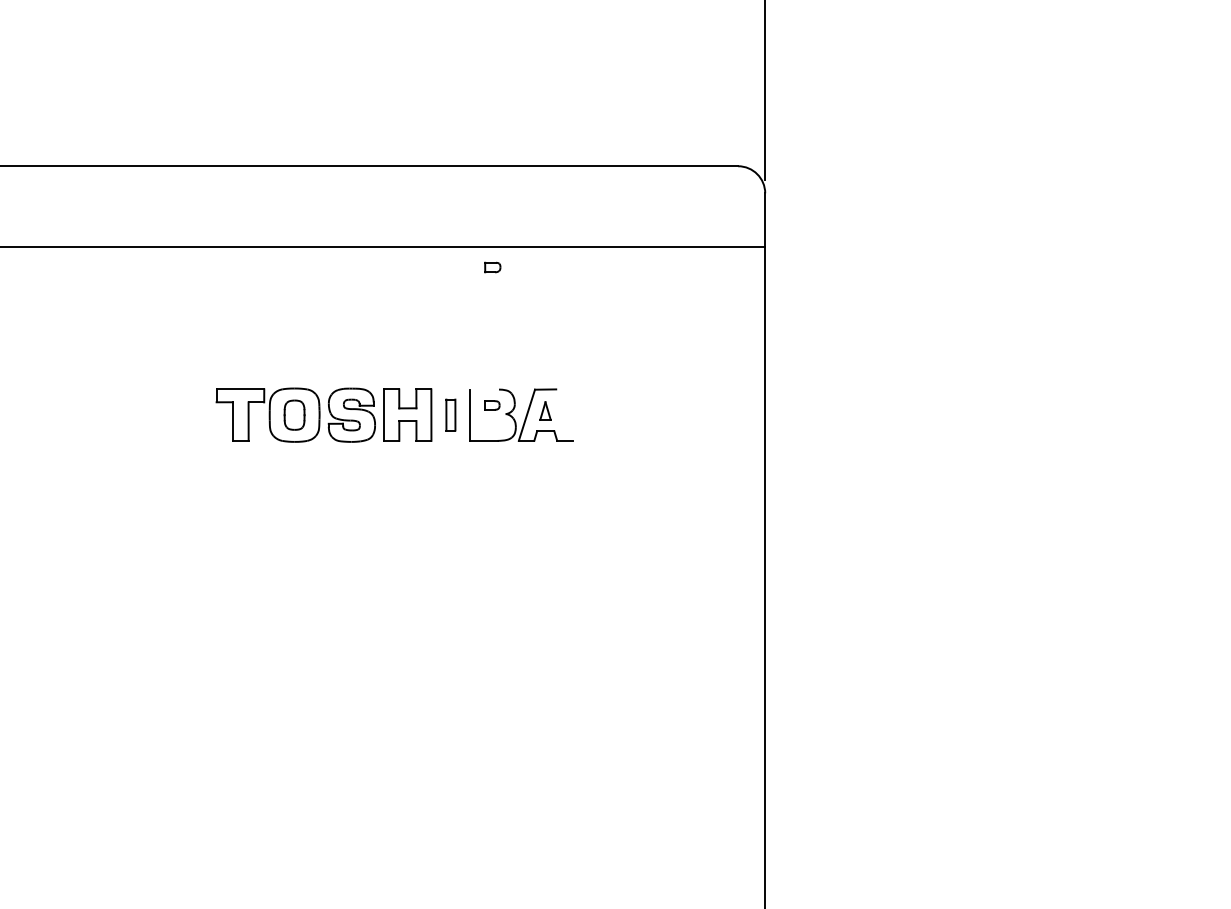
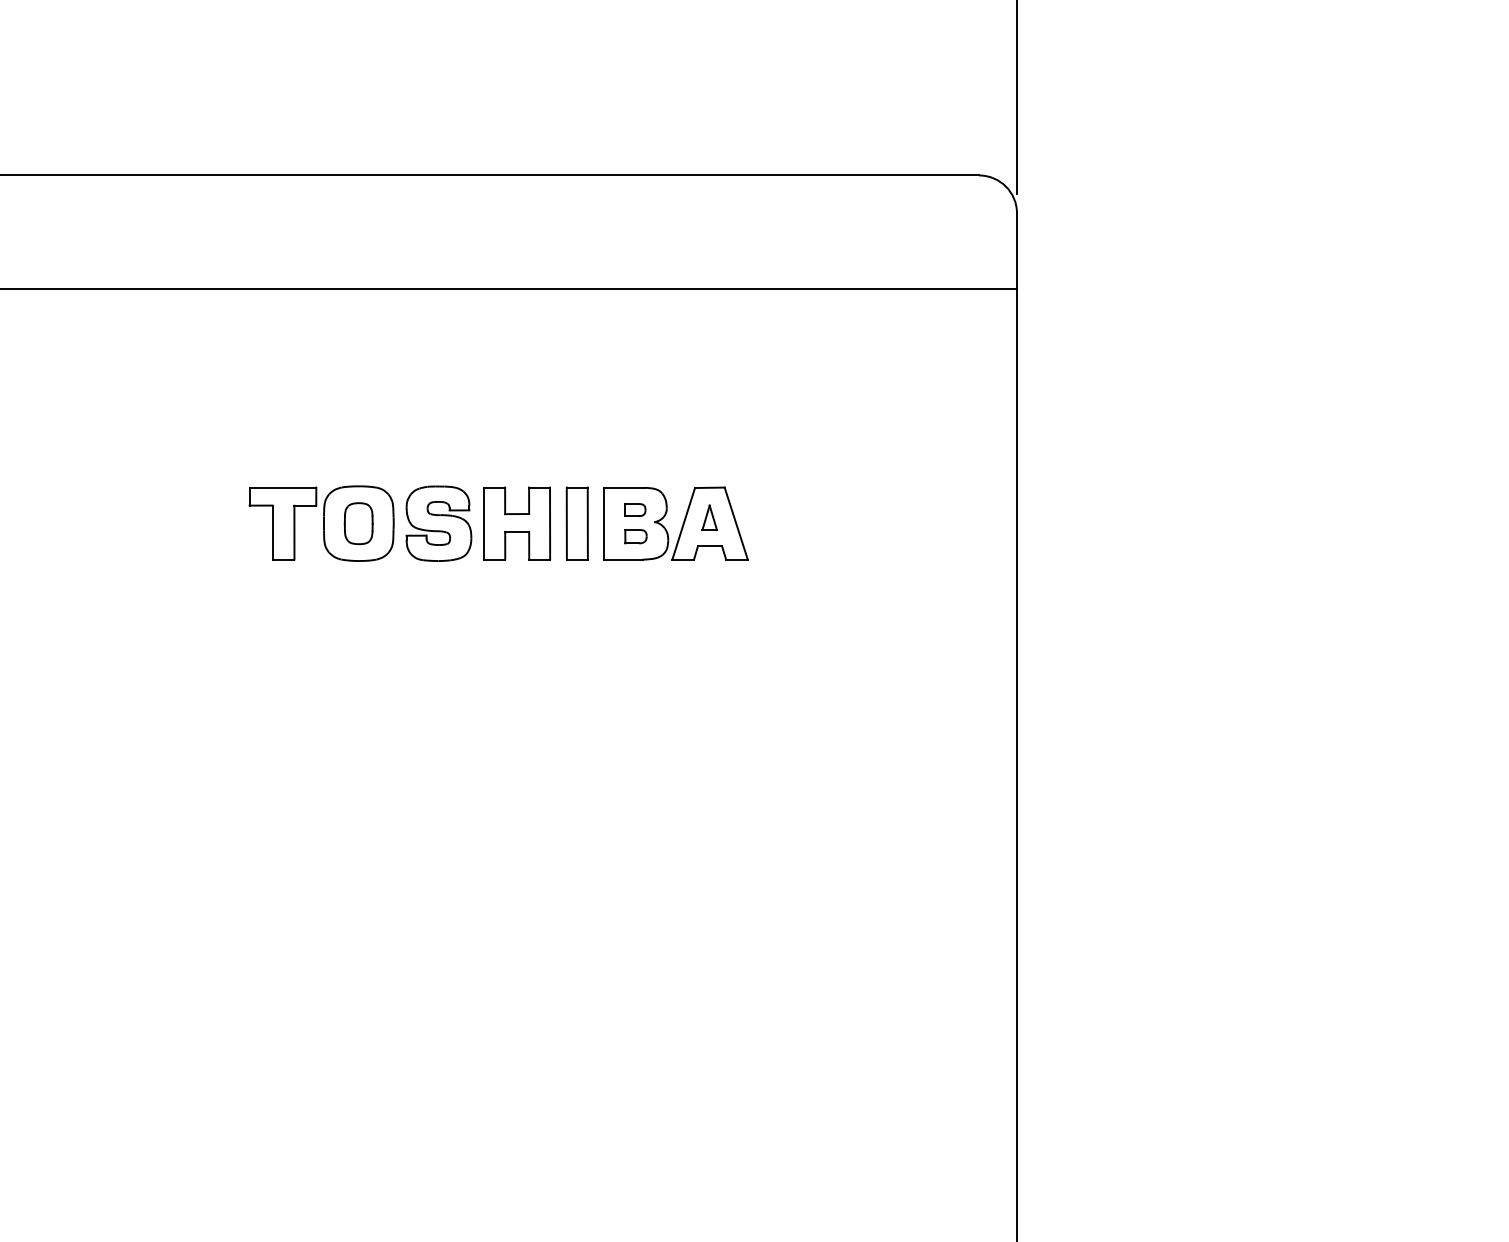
part: (492, 267) -> (635, 536), moved
line: (484, 389) -> (624, 487), added
part: (450, 414) -> (576, 522), size x1.67
line: (564, 414) -> (736, 522), added

